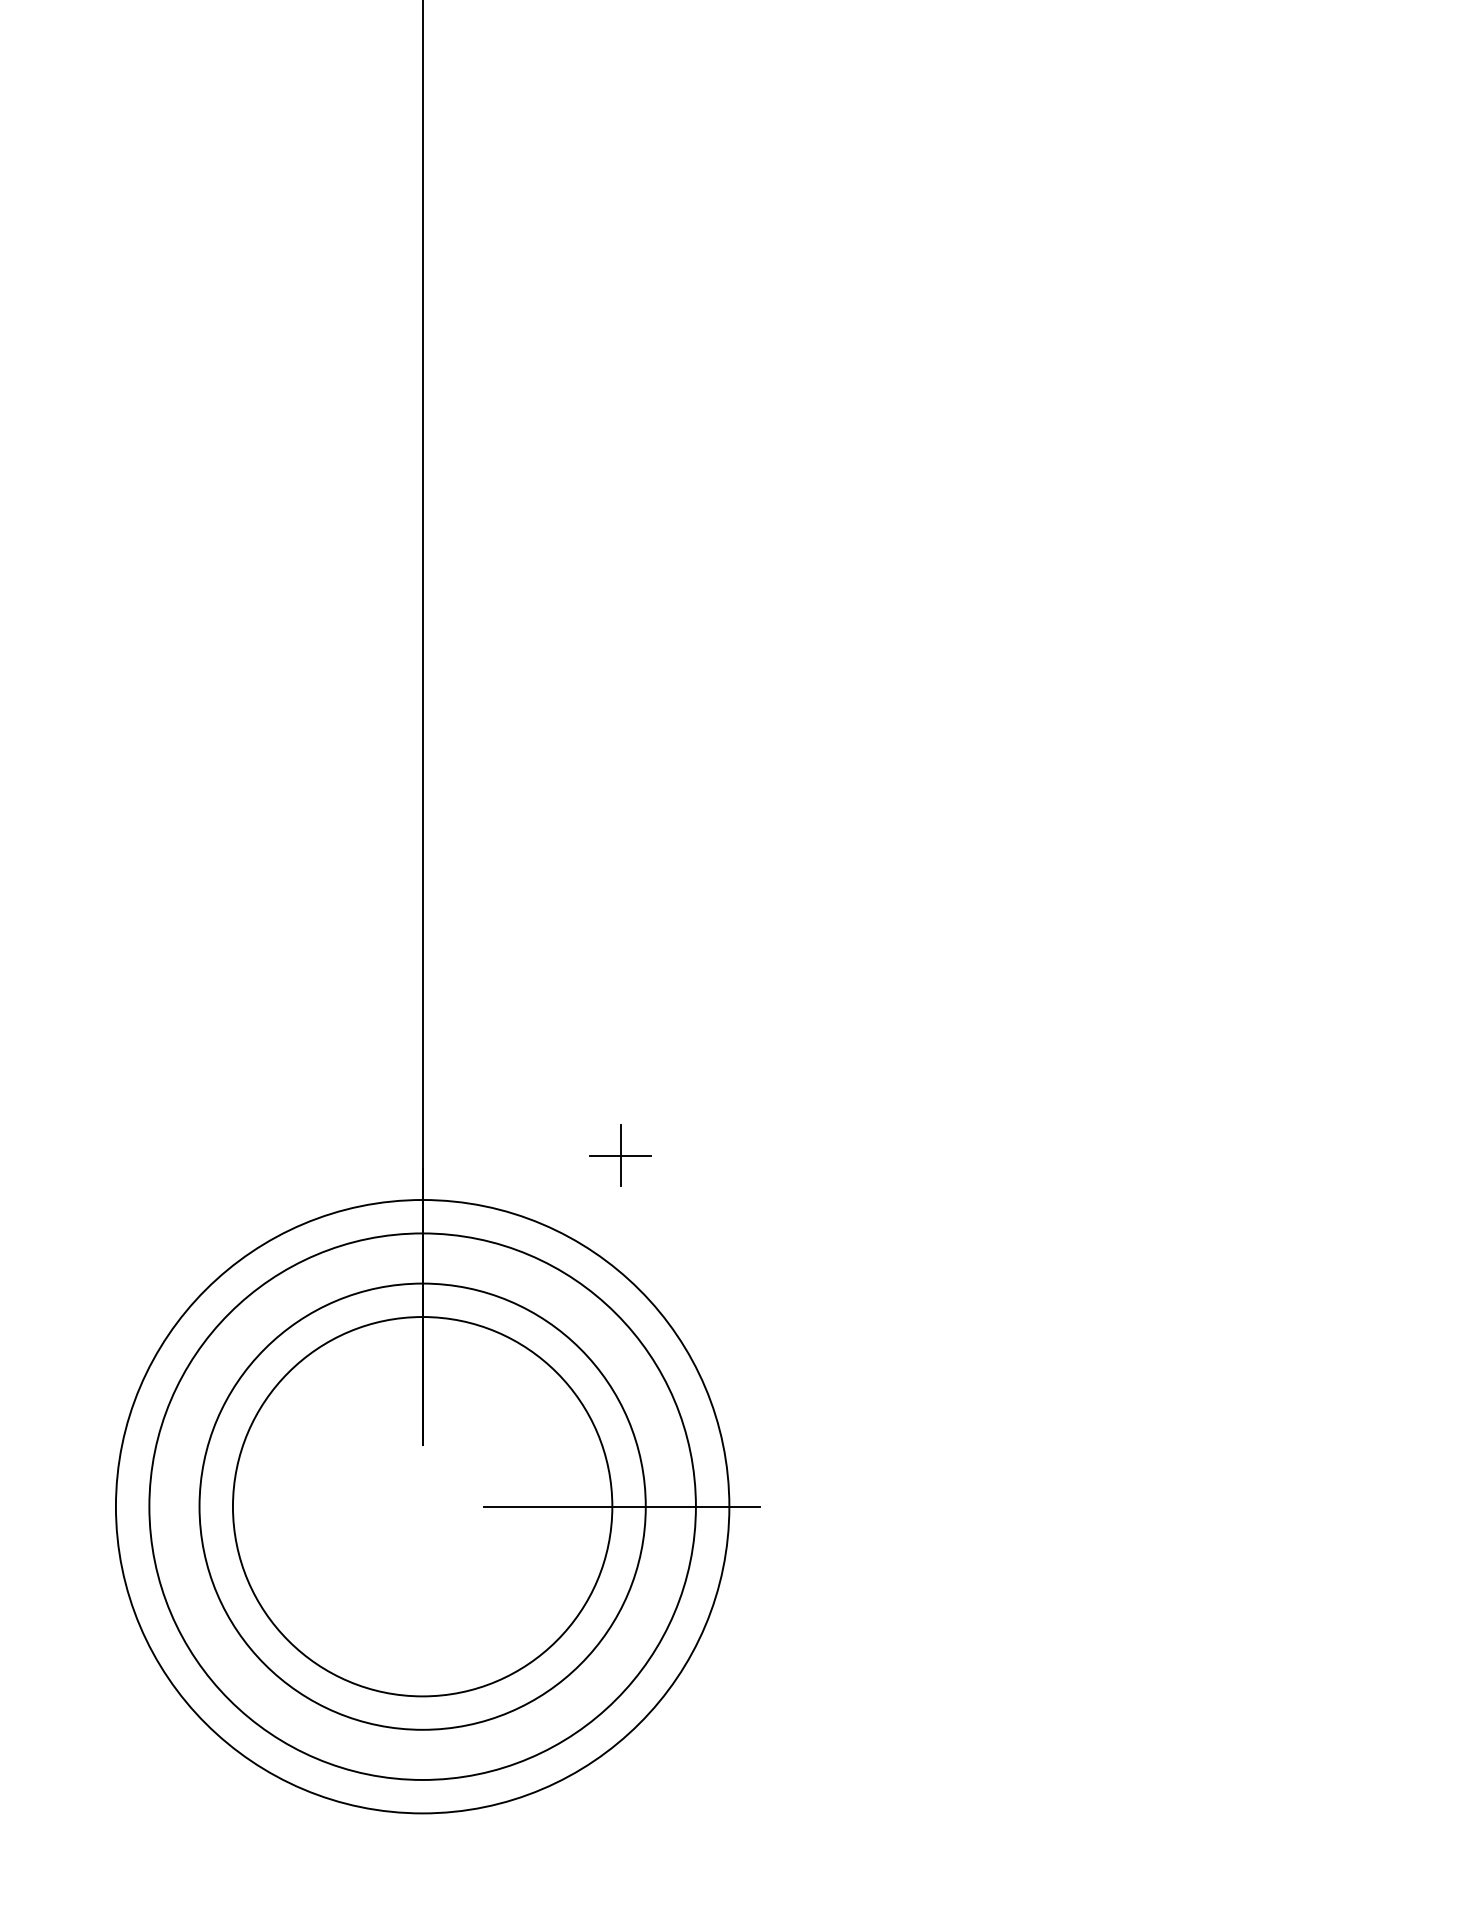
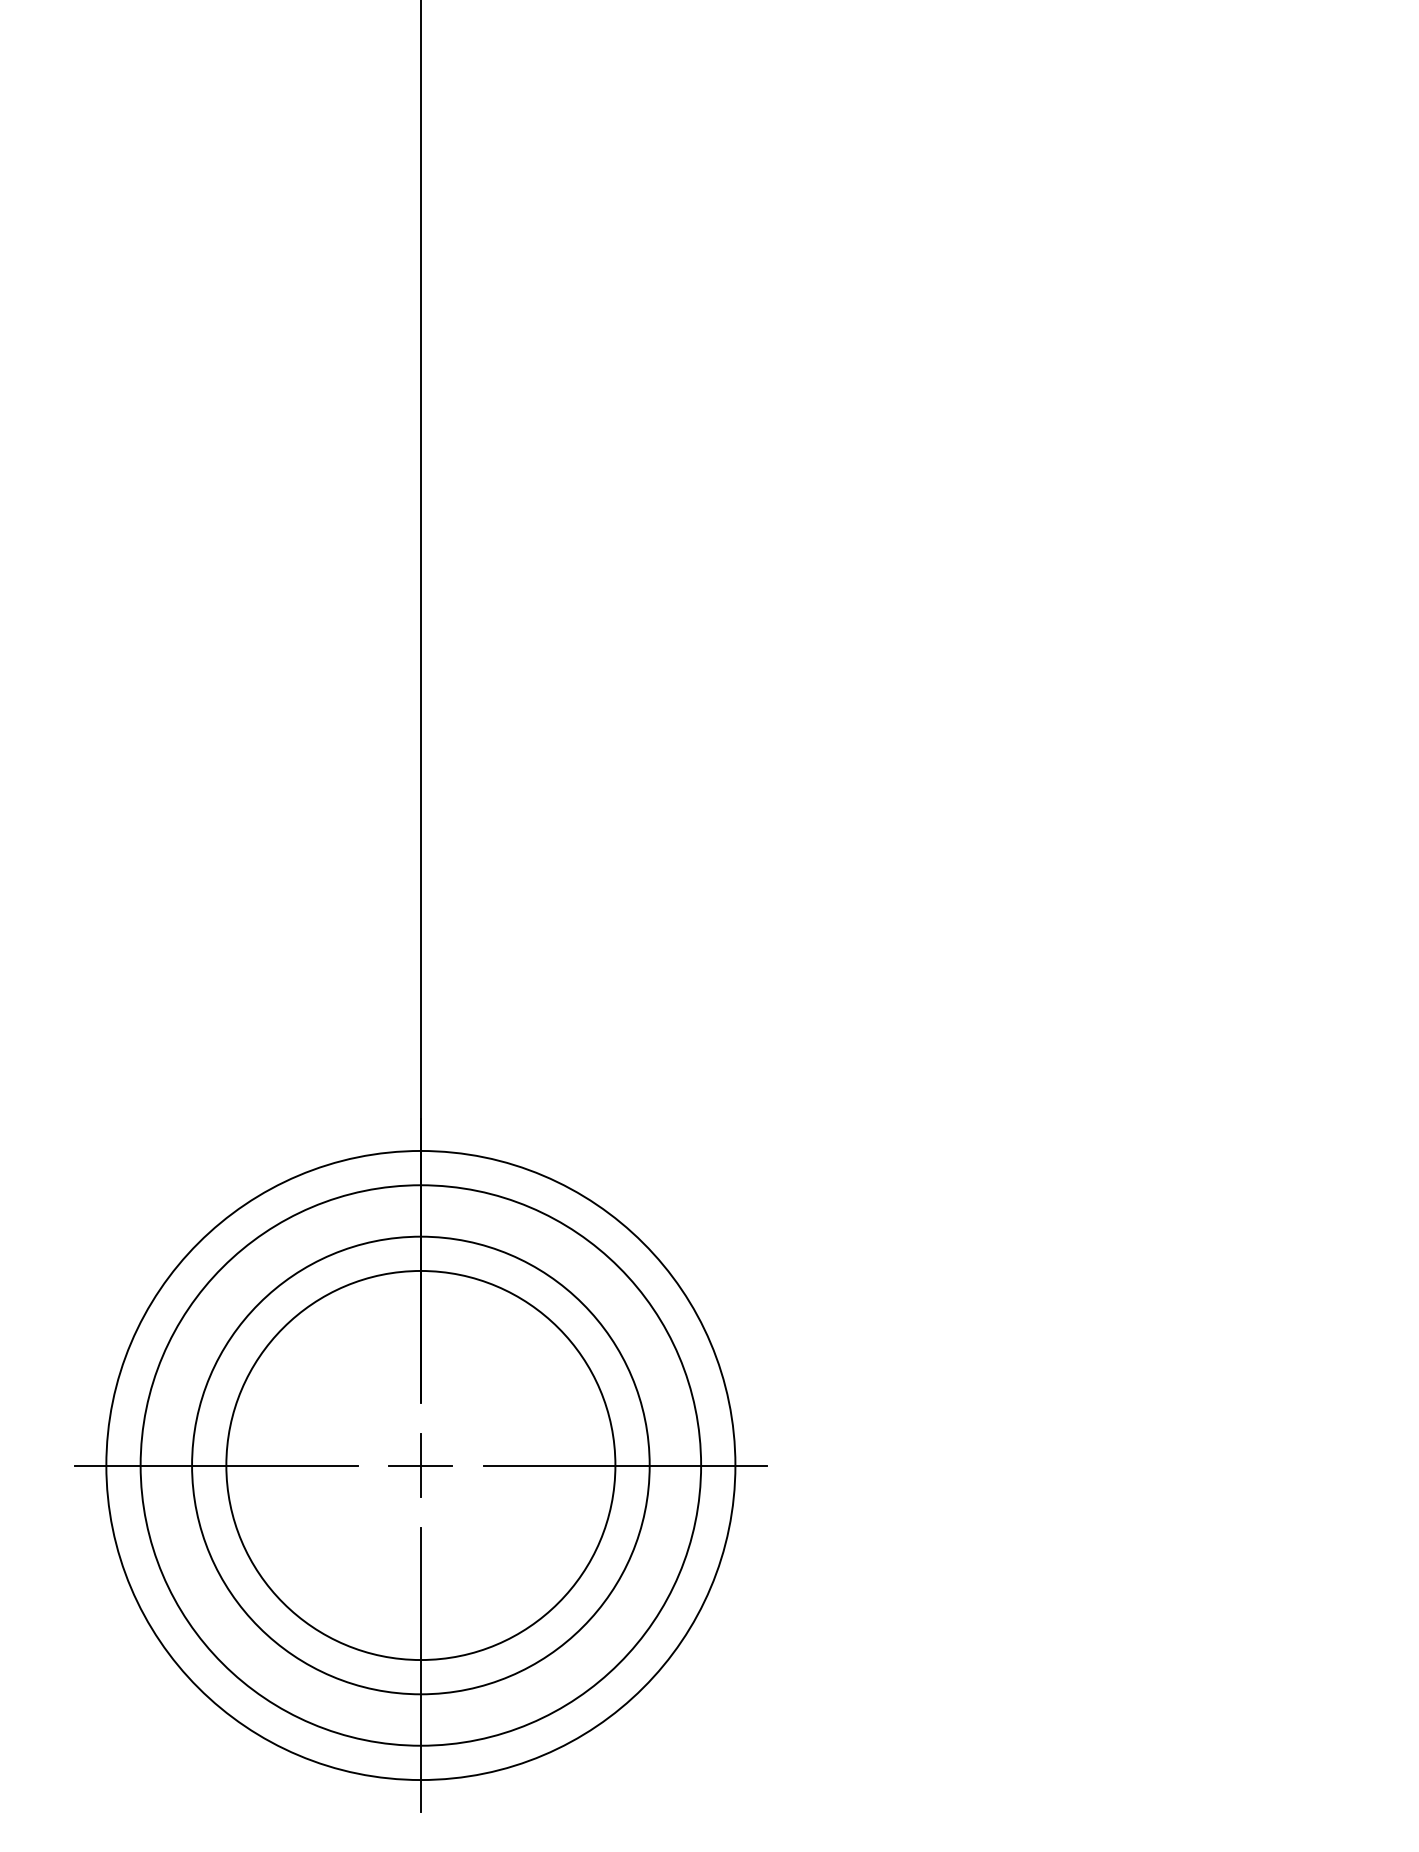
part: (620, 1155) -> (420, 1465), moved
line: (223, 1506) -> (216, 1465), added
line: (422, 1706) -> (420, 1670), added

